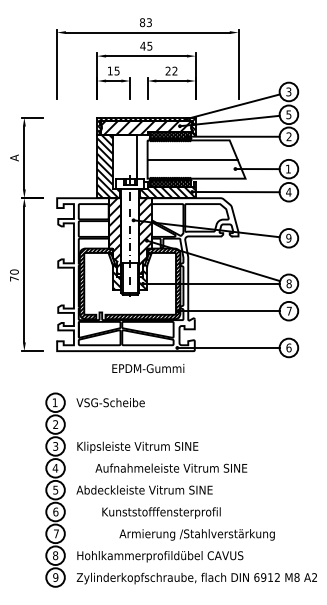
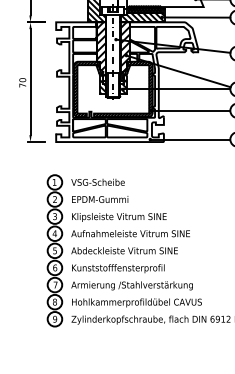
text: (148, 368) -> (100, 199), moved
text: (171, 467) -> (130, 233), moved
text: (161, 512) -> (118, 268), moved
text: (196, 534) -> (131, 285), moved

